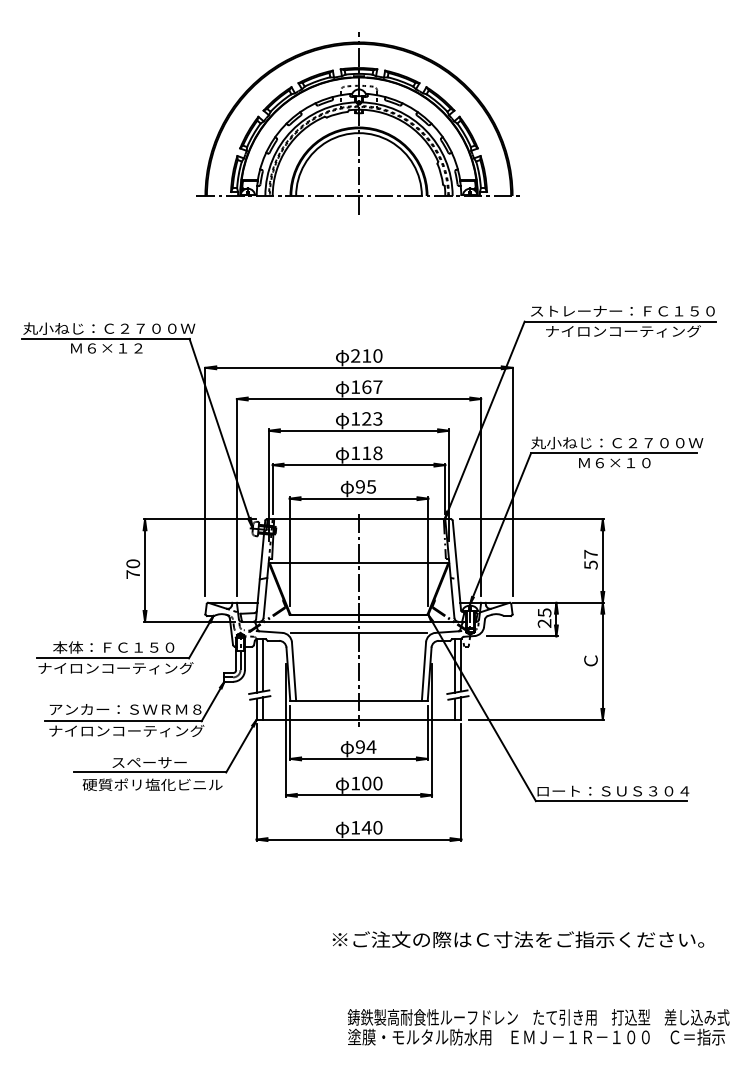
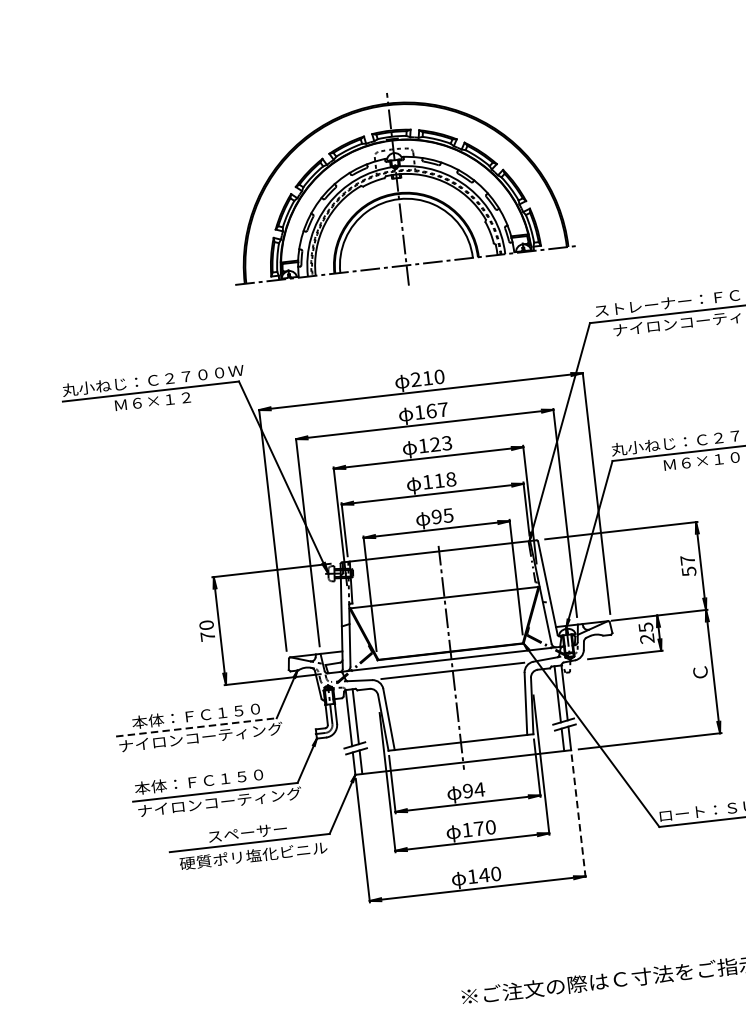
part: (357, 123) -> (396, 189), moved
line: (113, 658) -> (197, 727), solid -> dashed
text: (124, 709) -> (214, 779), アンカー：ＳＷＲＭ８ -> 本体：ＦＣ１５０
line: (461, 782) -> (578, 816), solid -> dashed
text: (366, 783) -> (478, 828), 100 -> 170

